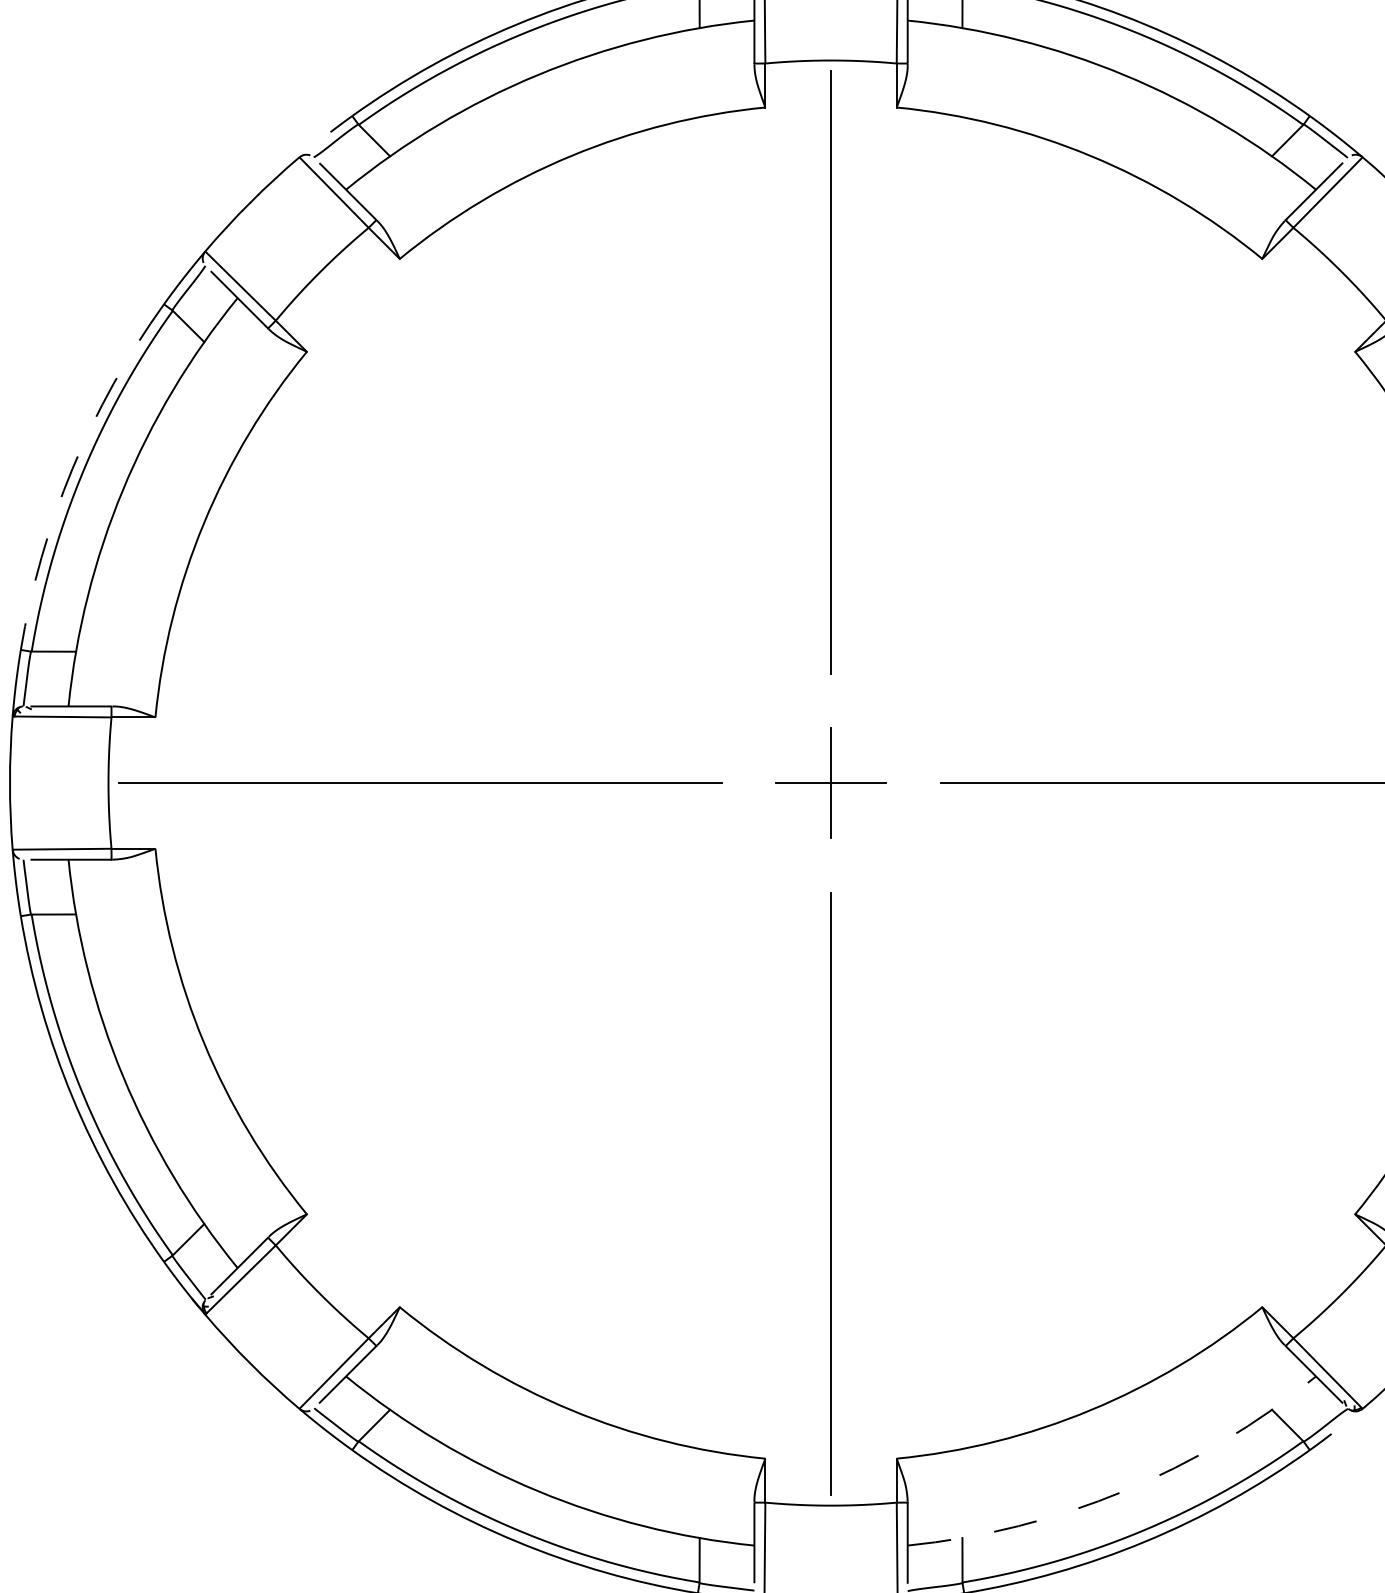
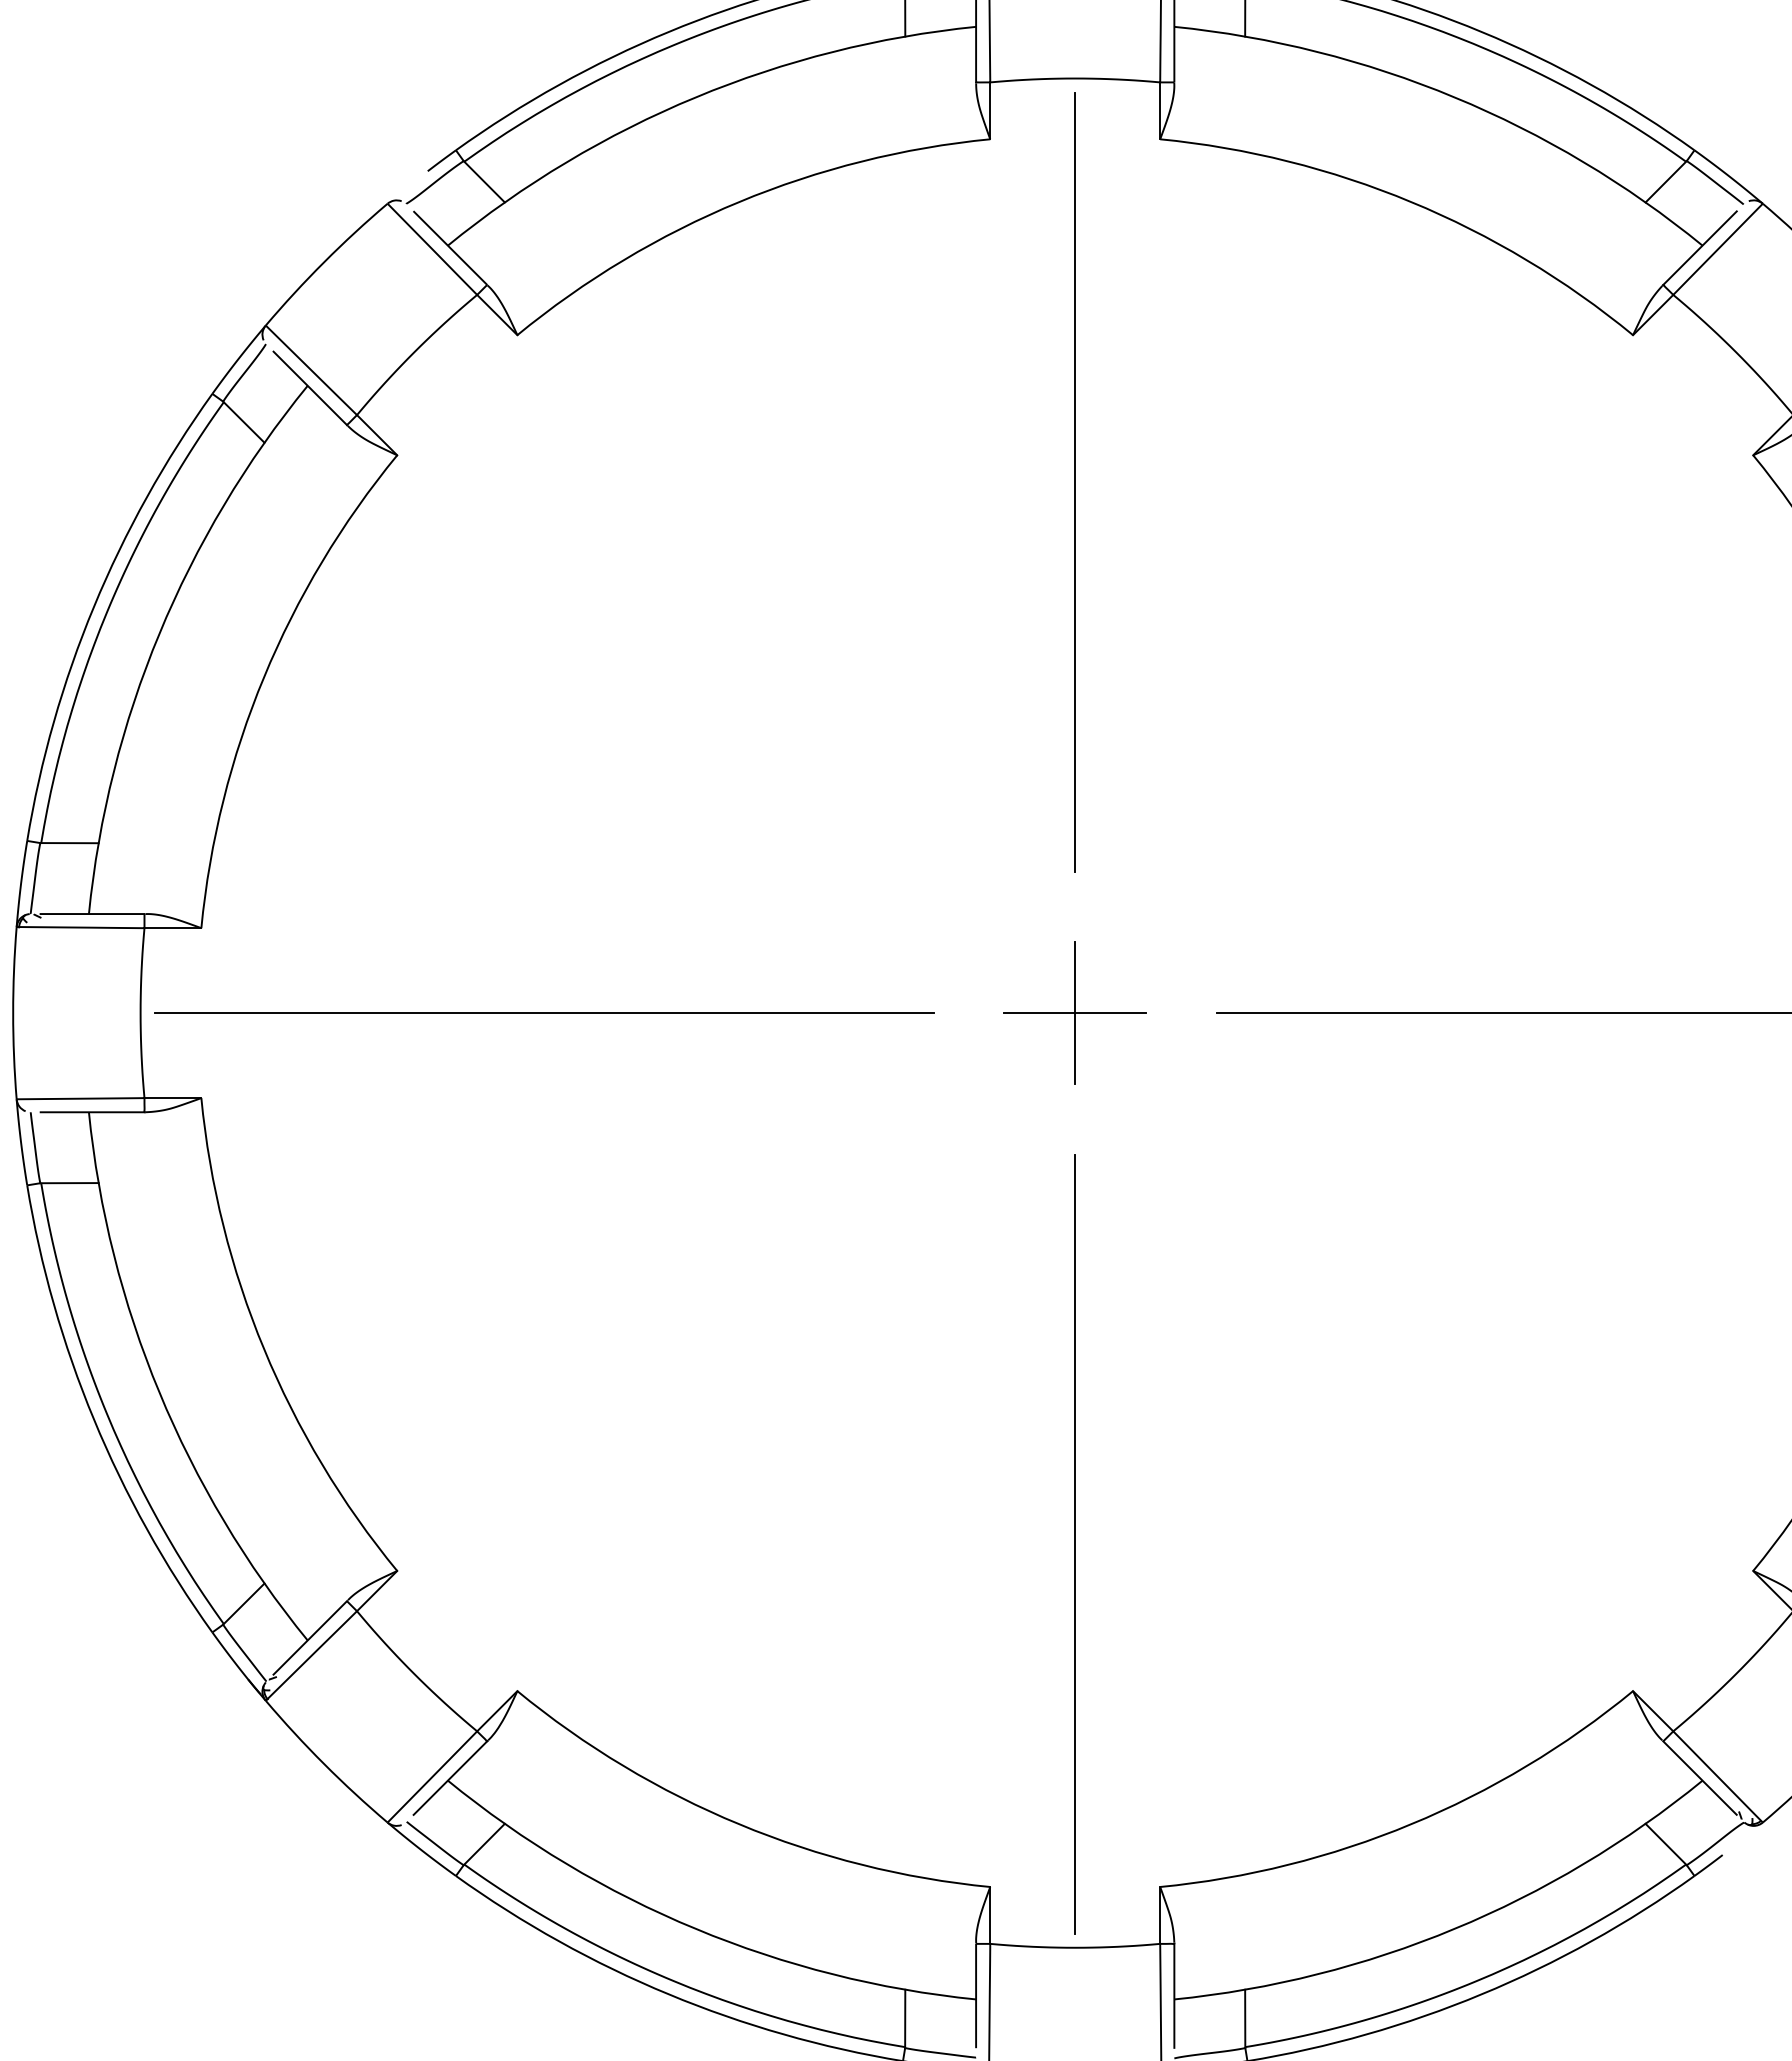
arc: (72, 468) -> (94, 606), dashed -> solid
arc: (1124, 1490) -> (1454, 1928), dashed -> solid

